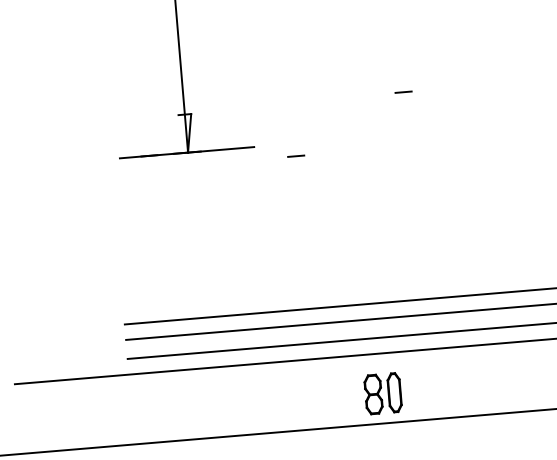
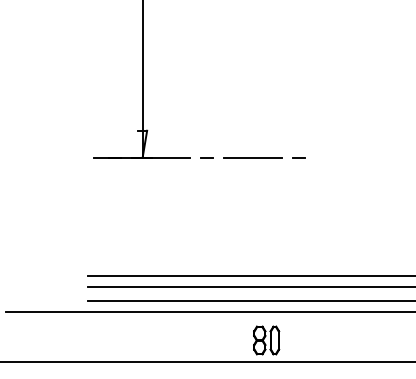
line: (402, 91) -> (298, 157), moved
line: (341, 139) -> (252, 157), added
line: (295, 155) -> (206, 157), moved

